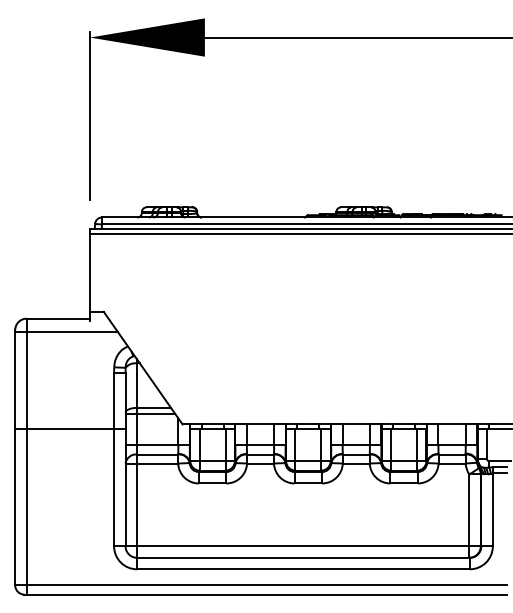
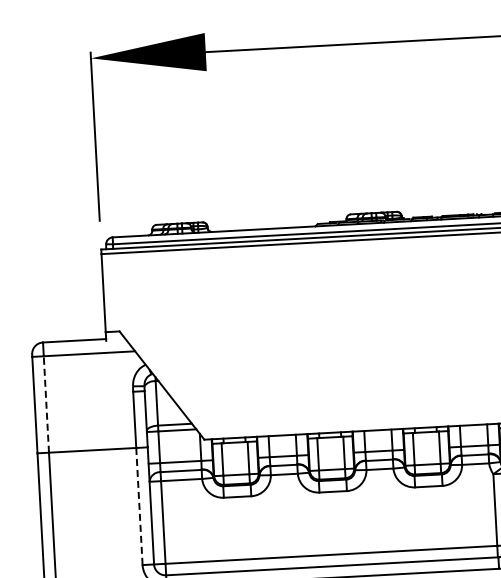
line: (26, 380) -> (46, 404), solid -> dashed
line: (114, 487) -> (139, 506), solid -> dashed

